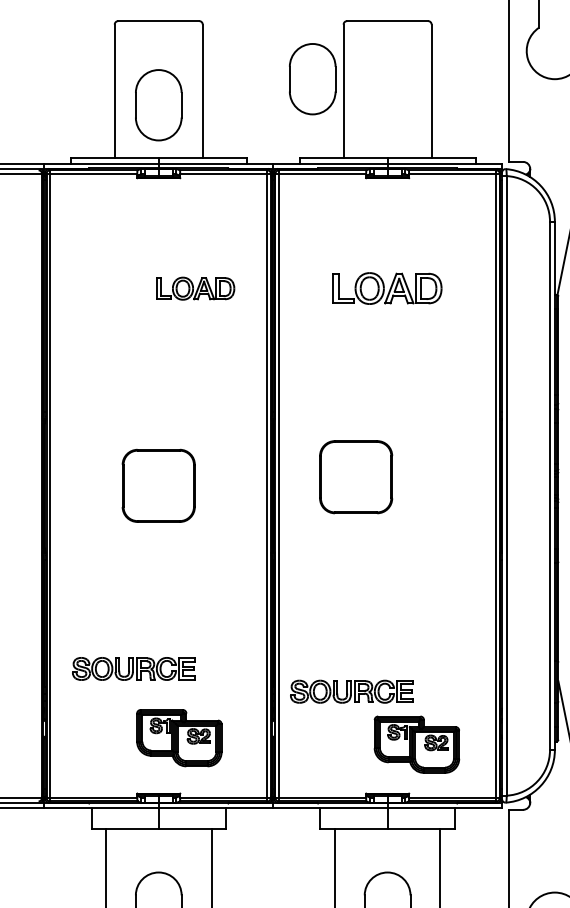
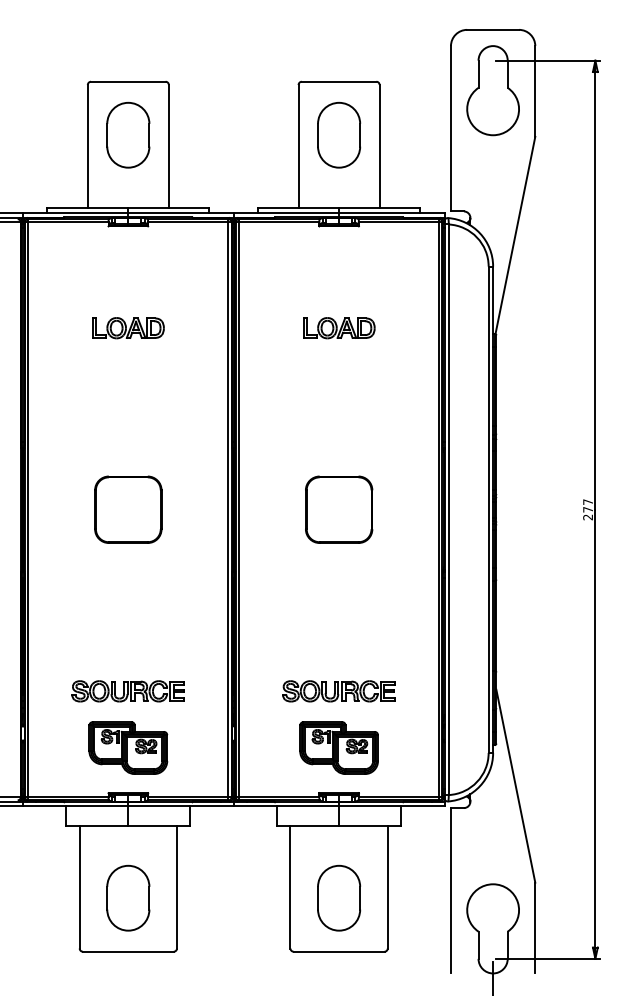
part: (313, 79) -> (339, 135), moved
part: (158, 104) -> (128, 134), moved
part: (195, 289) -> (128, 328), moved
part: (388, 289) -> (339, 328), size x0.71
part: (356, 476) -> (339, 509), moved
part: (132, 669) -> (127, 691), moved
part: (351, 691) -> (338, 691), moved
part: (179, 737) -> (128, 747), moved
part: (416, 744) -> (338, 747), moved

